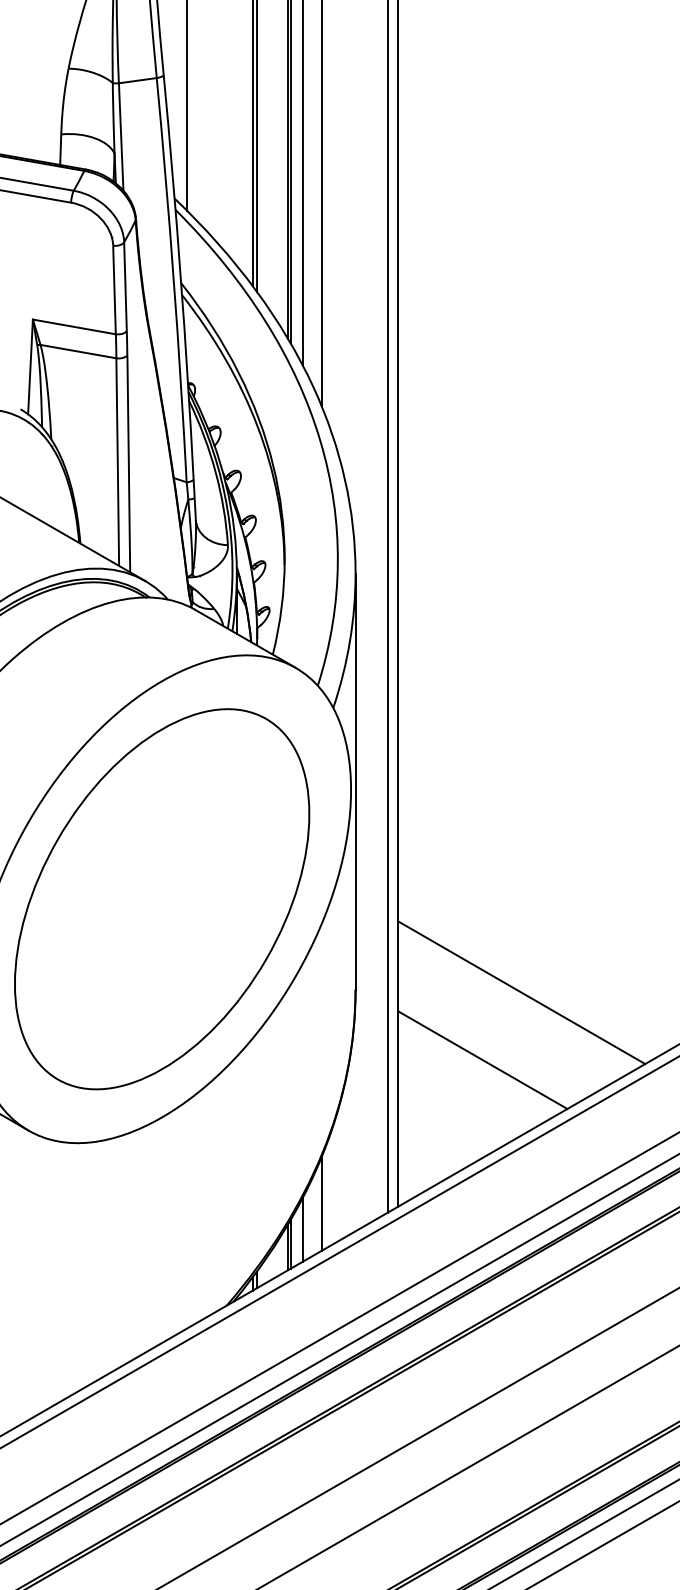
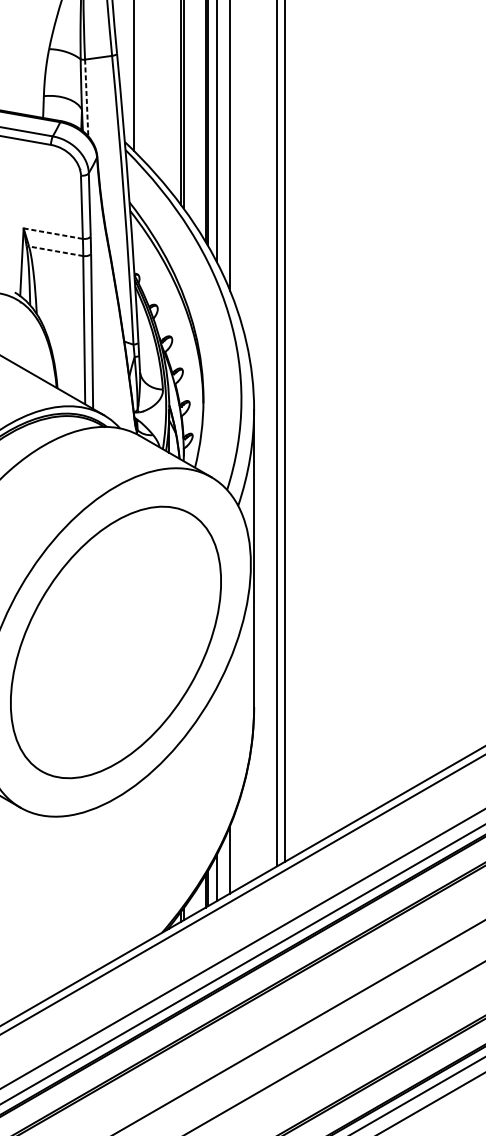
line: (121, 136) -> (86, 97), solid -> dashed
line: (74, 327) -> (53, 234), solid -> dashed
line: (78, 351) -> (56, 251), solid -> dashed
line: (521, 992) -> (372, 709), removed
line: (482, 1059) -> (344, 756), removed

